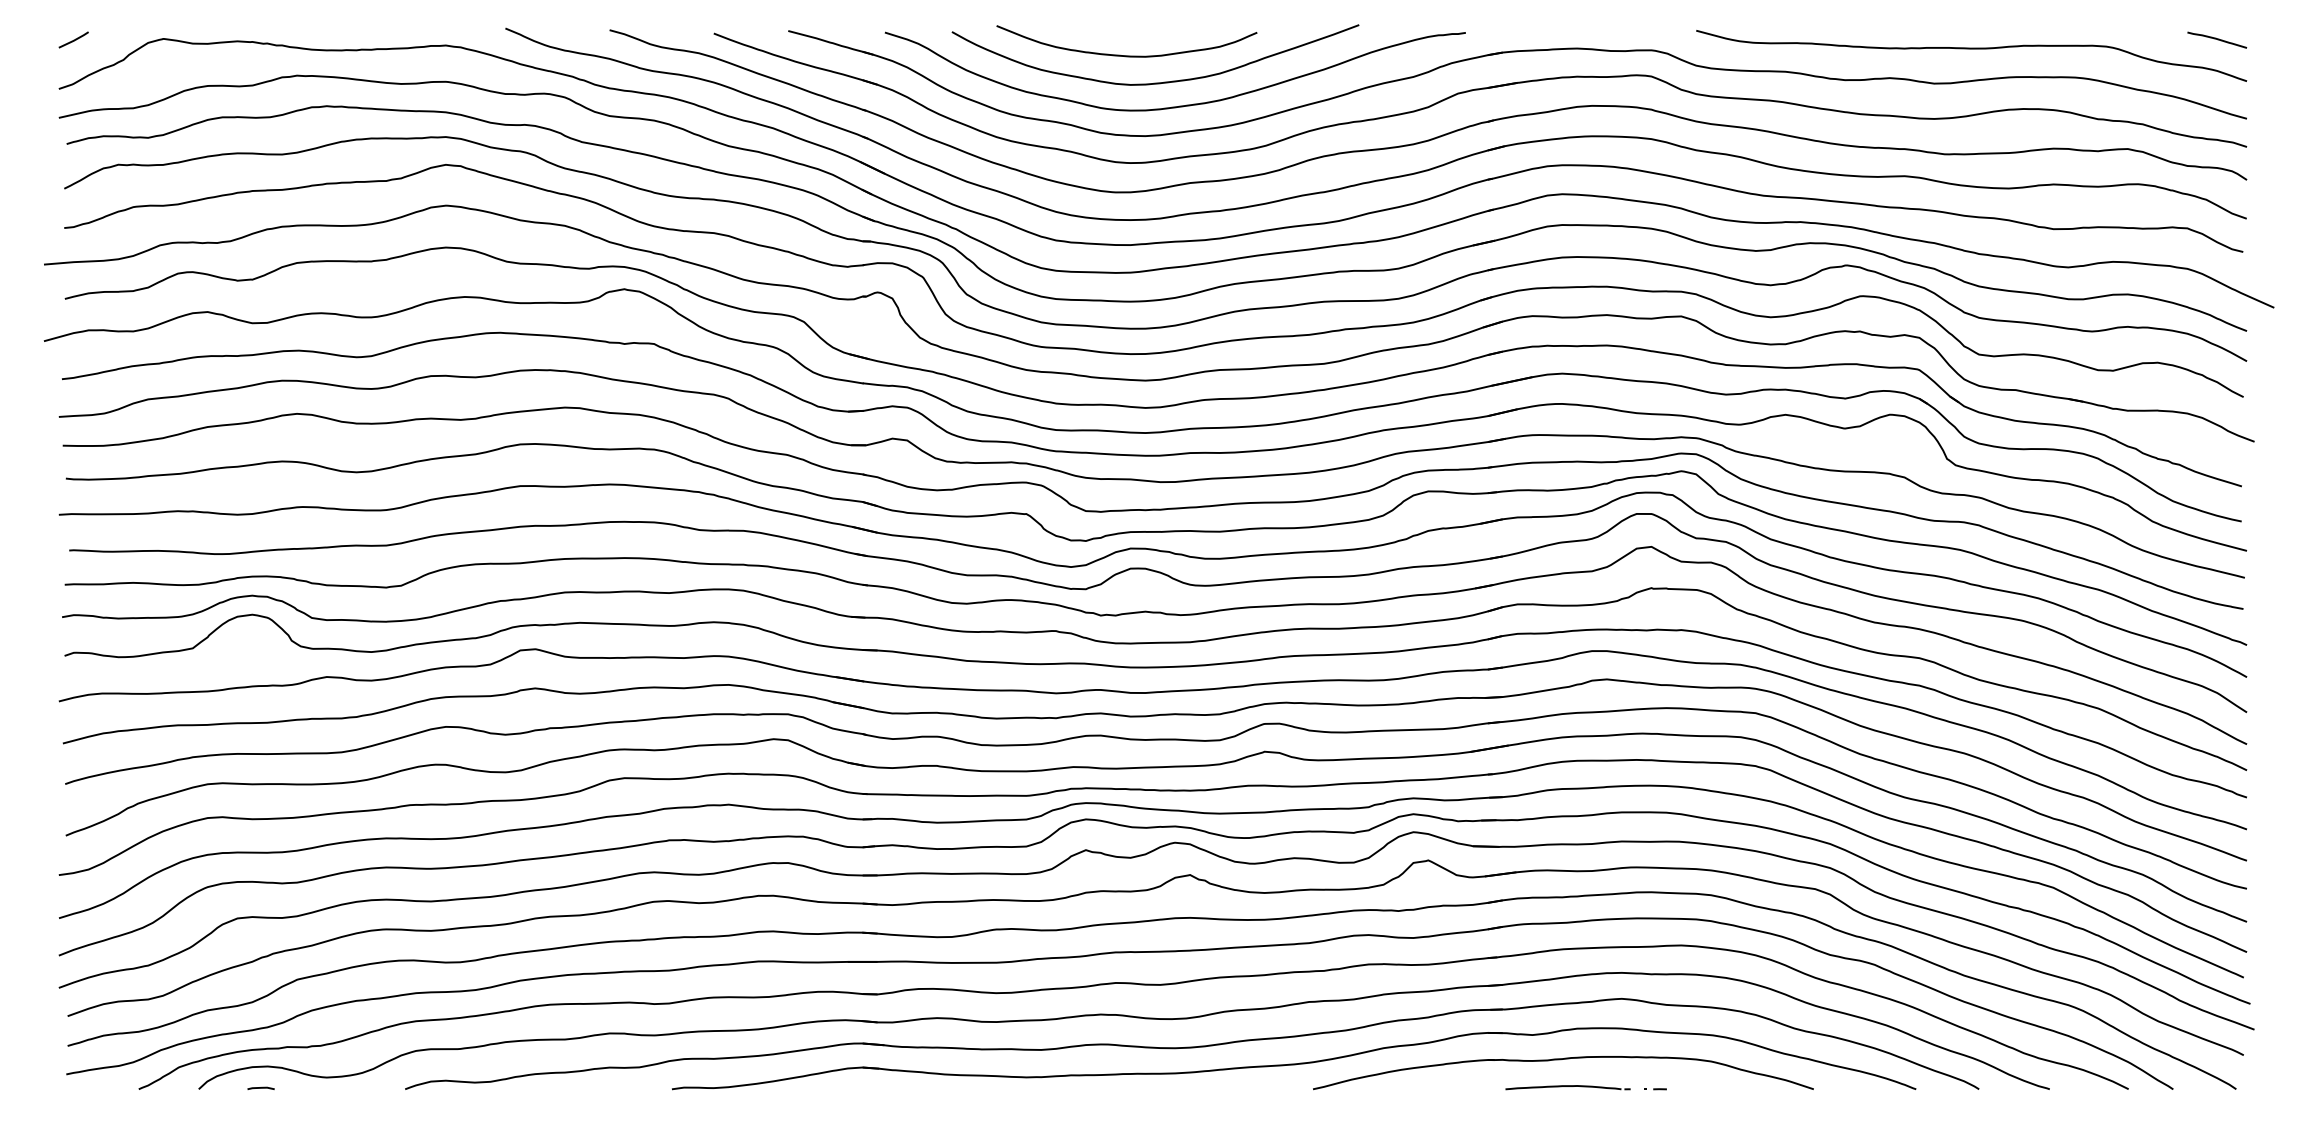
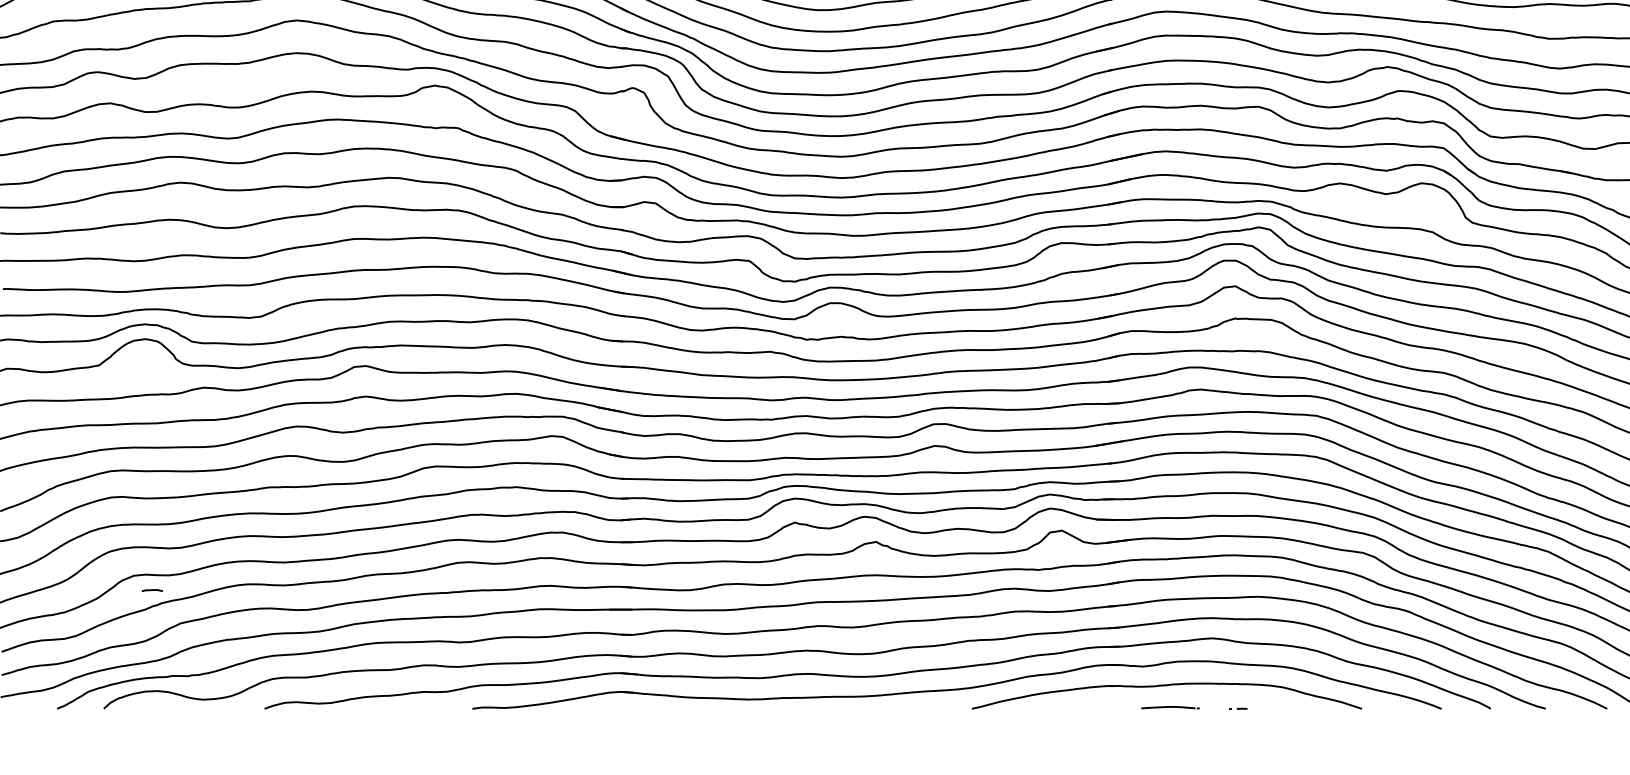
line: (260, 1087) -> (151, 589), moved
part: (1567, 1087) -> (1170, 707), size x0.6

